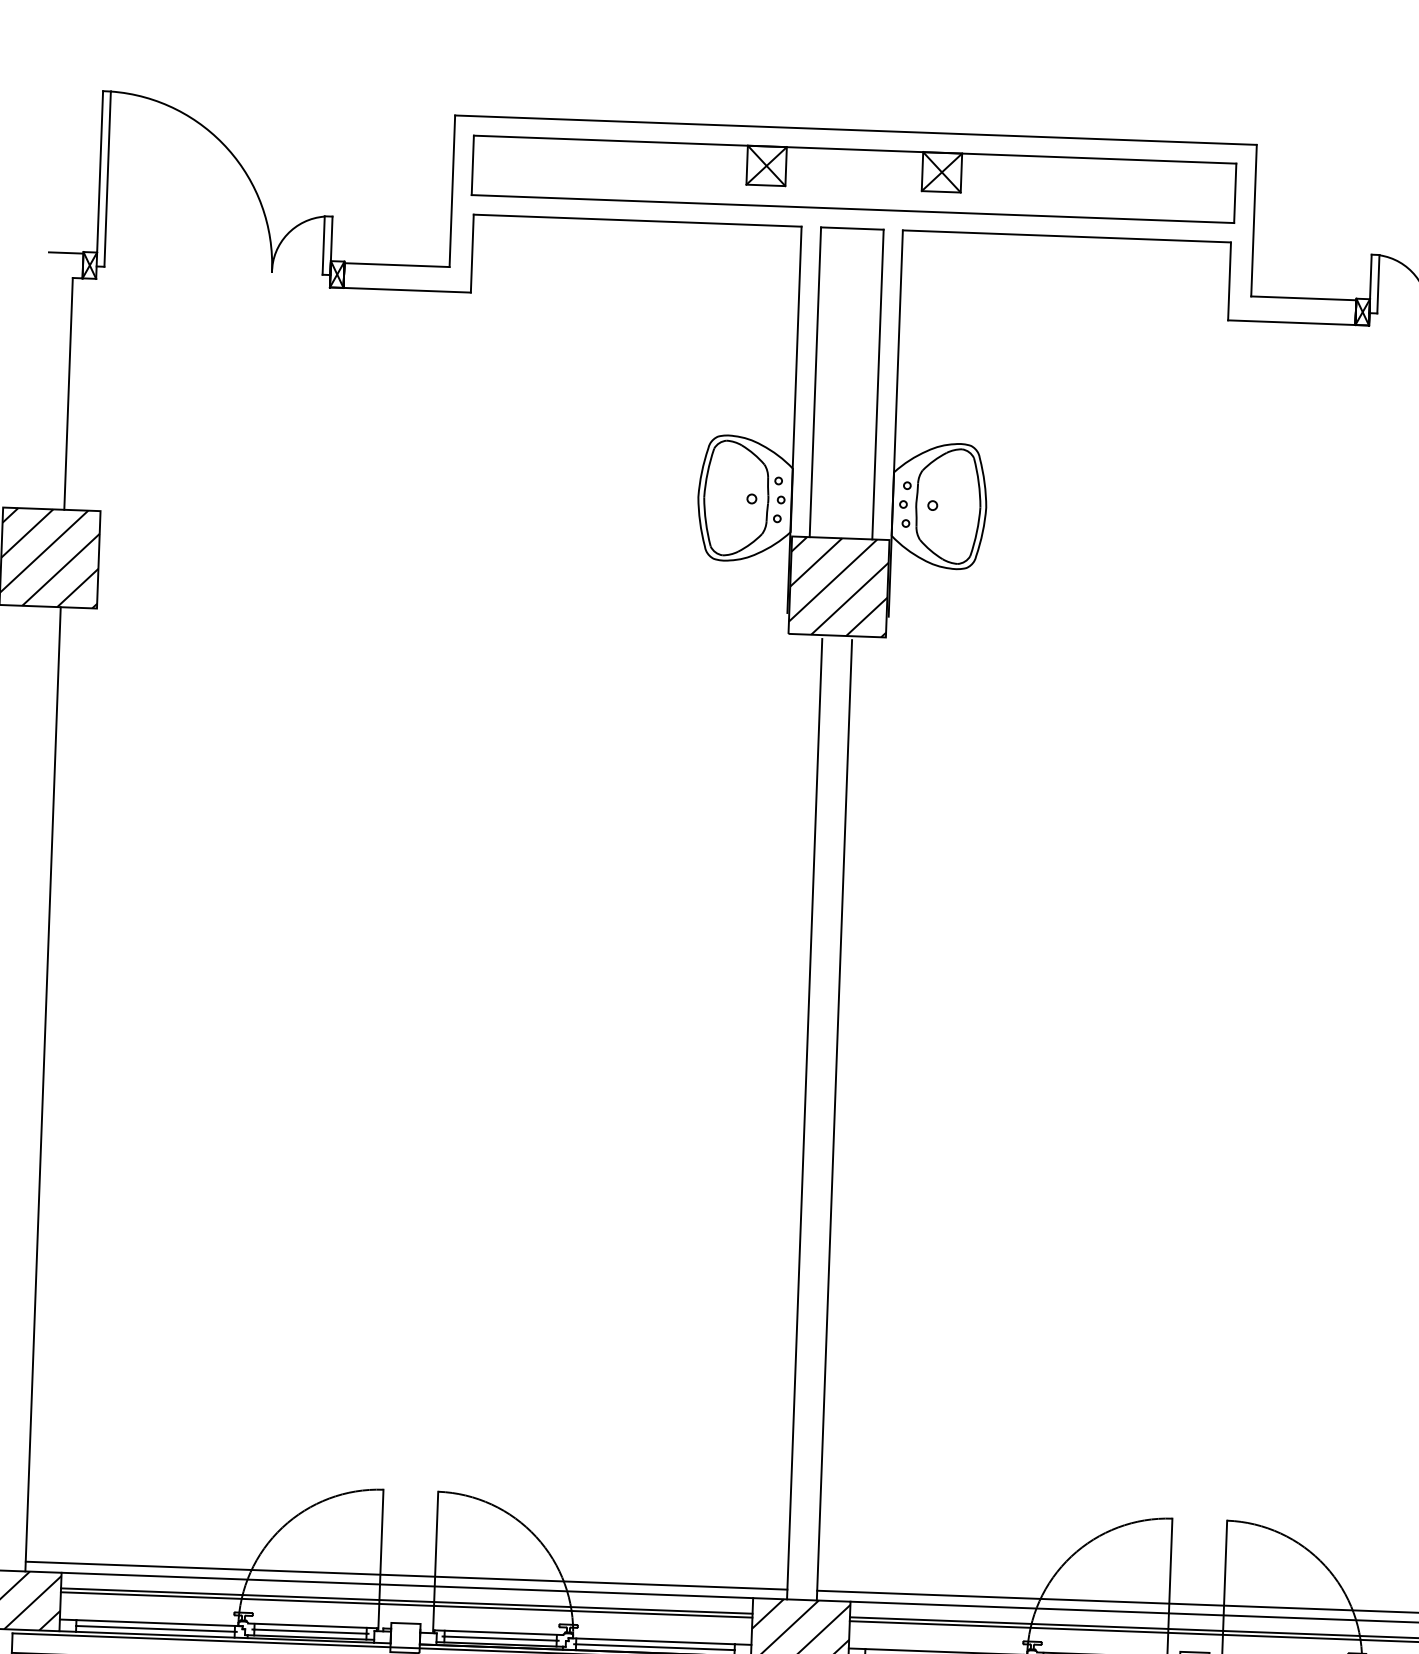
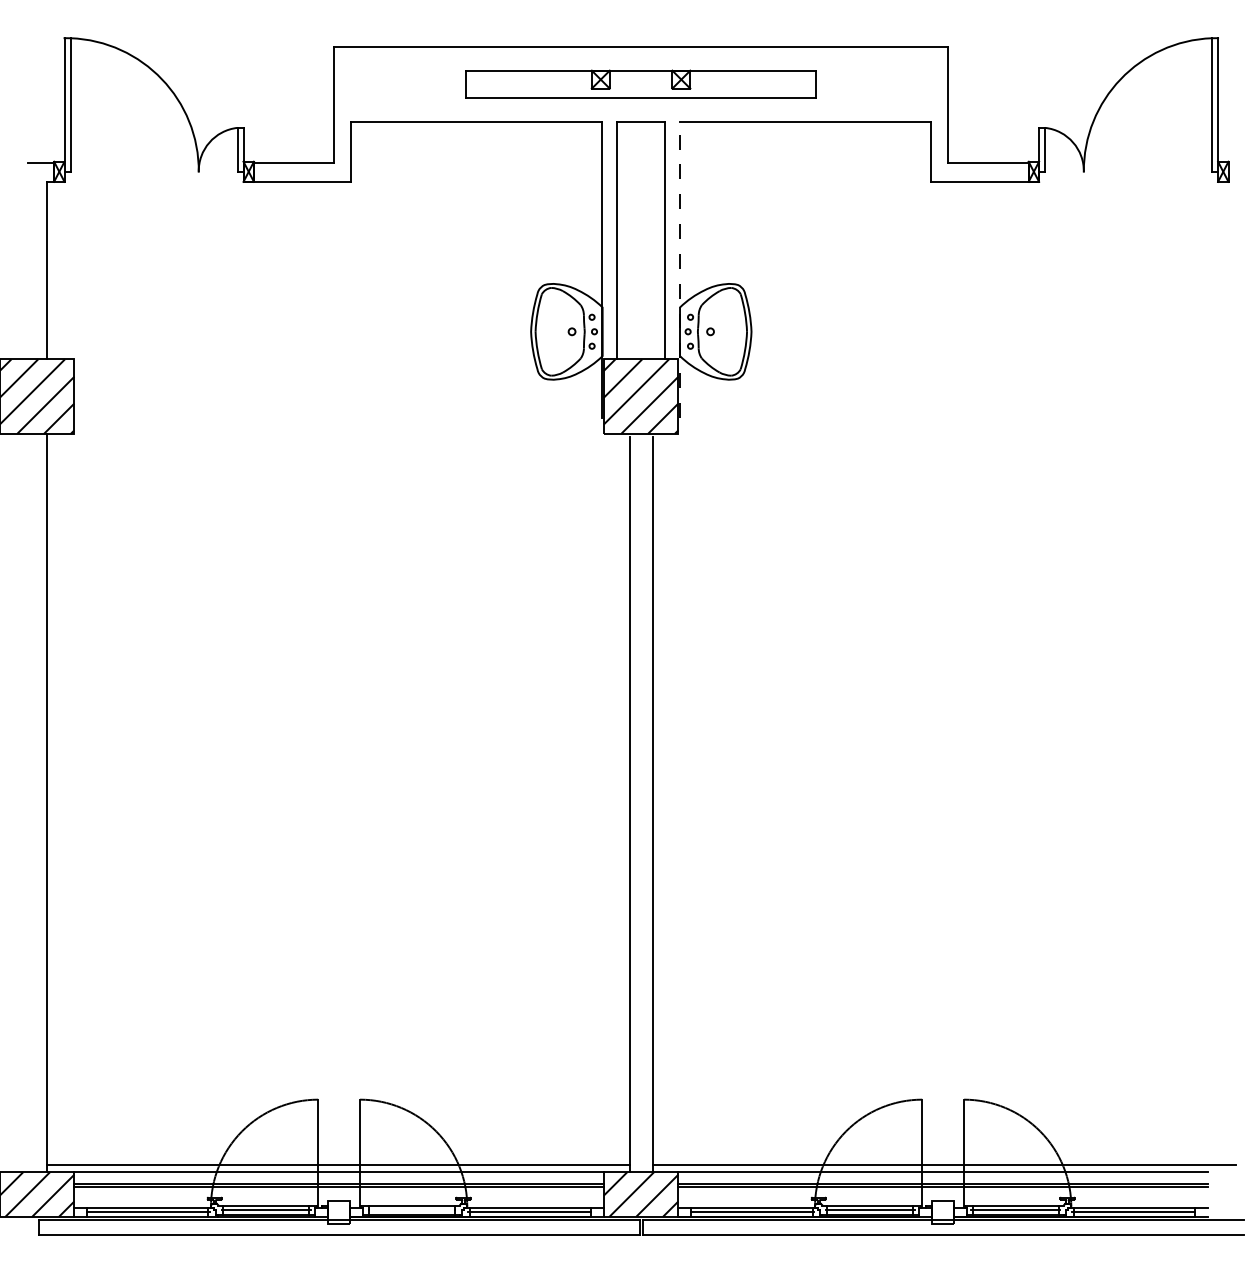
part: (853, 177) -> (640, 83), size x0.6
line: (895, 424) -> (679, 270), solid -> dashed
line: (500, 1638) -> (411, 1210), removed

